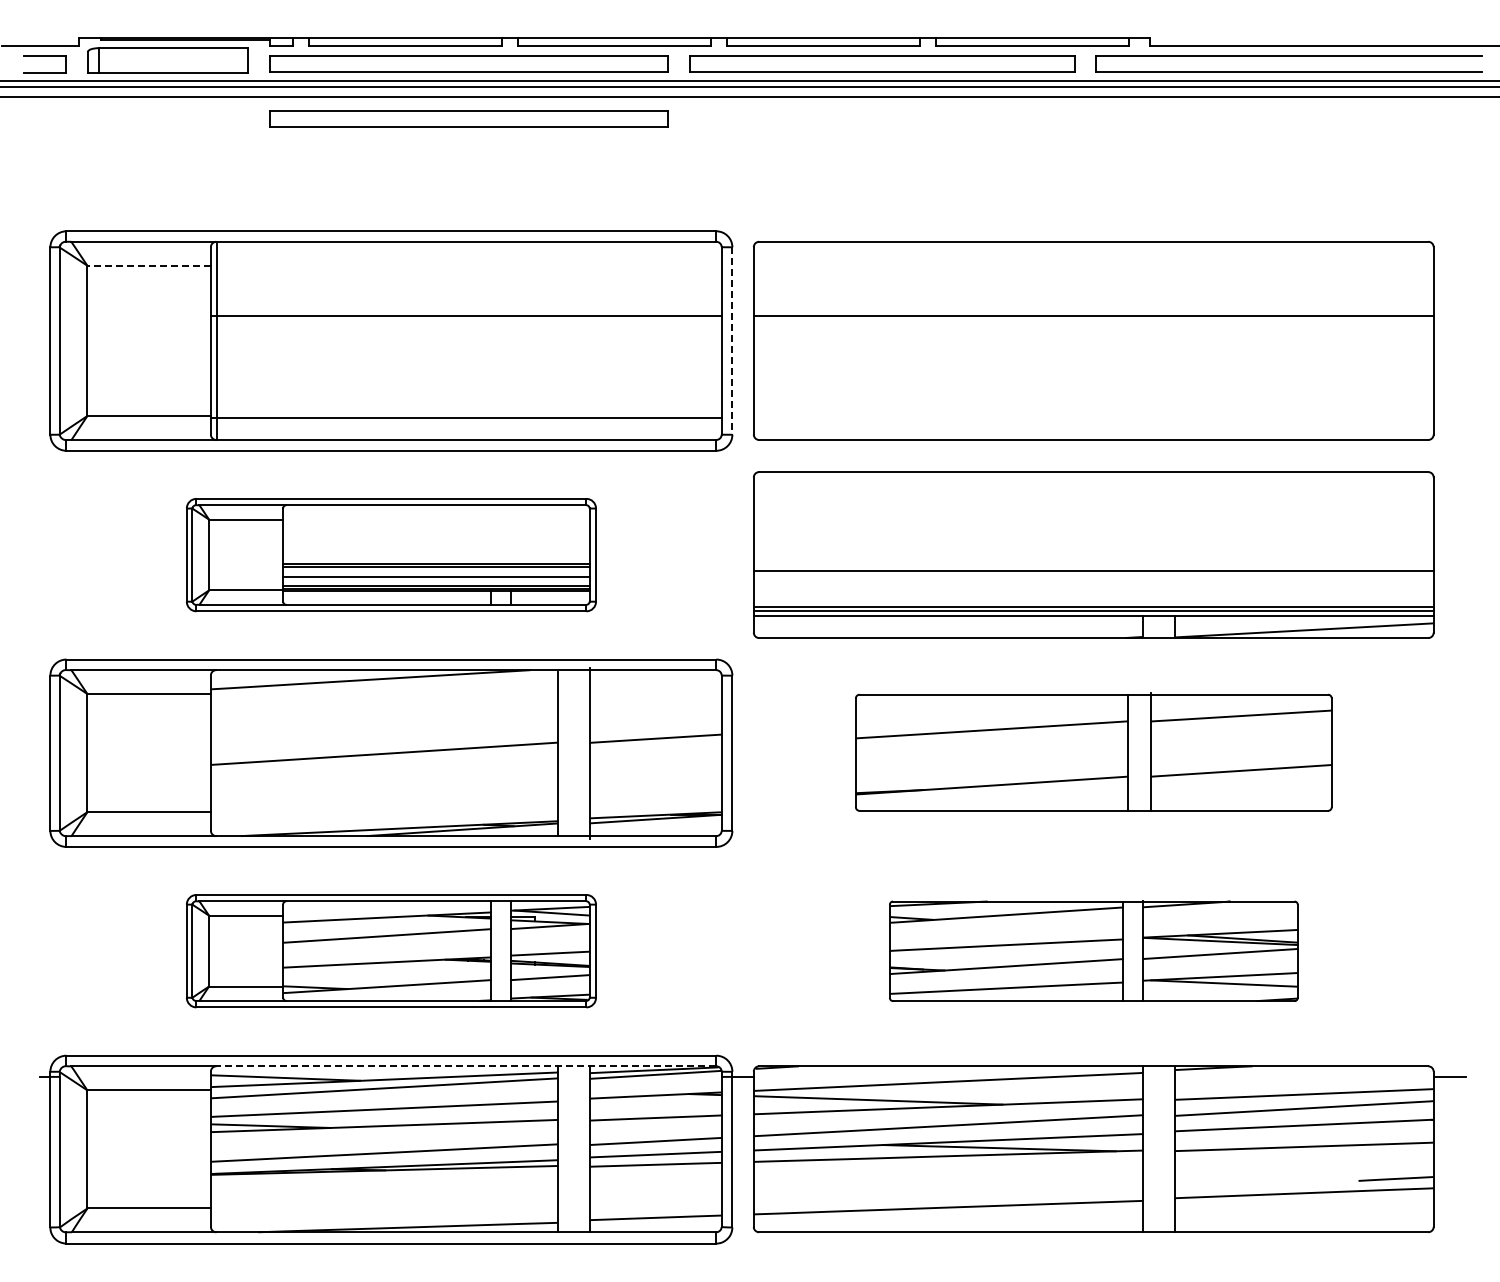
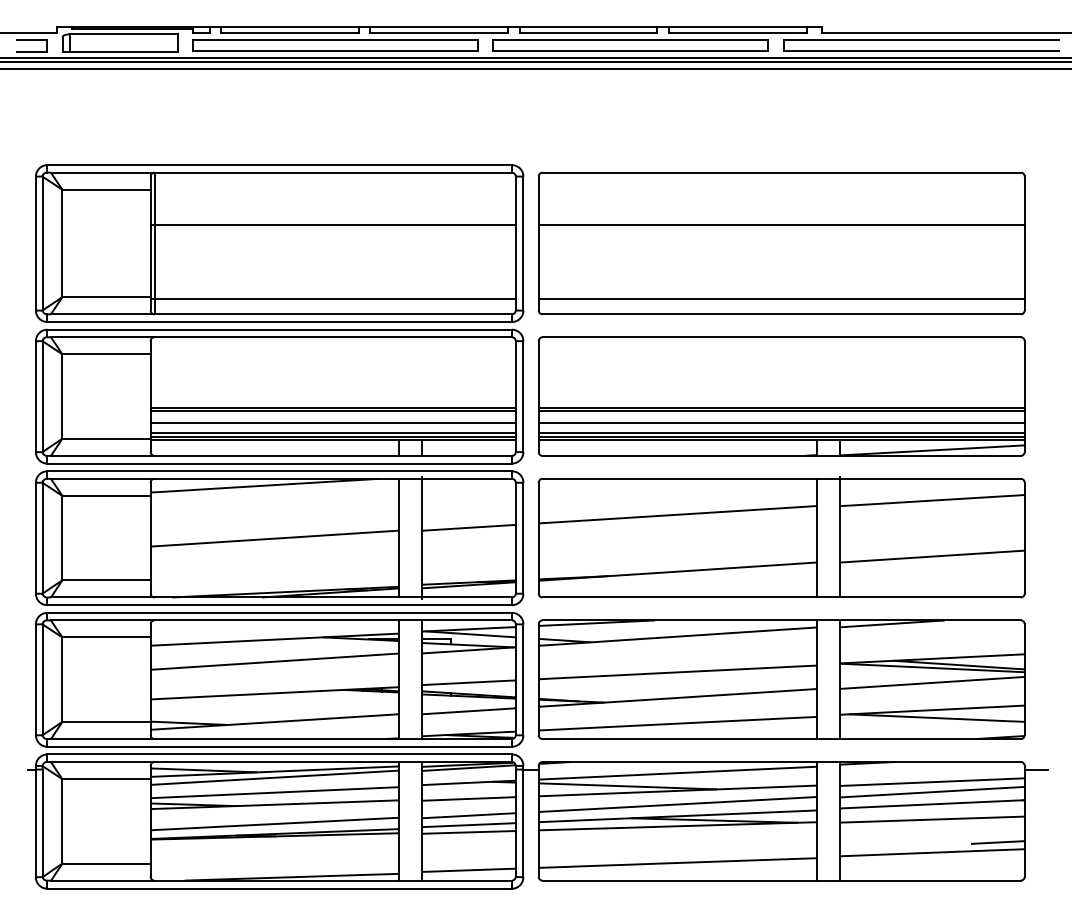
part: (468, 118) -> (334, 84), removed
line: (149, 265) -> (106, 189), dashed -> solid
line: (732, 341) -> (523, 243), dashed -> solid
line: (1093, 418) -> (781, 298), added
part: (391, 554) -> (279, 396), size x1.67
line: (1093, 575) -> (781, 411), added
line: (1093, 591) -> (781, 422), added
part: (1093, 751) -> (781, 536), size x1.43
part: (391, 950) -> (279, 679), size x1.67
part: (1093, 951) -> (781, 679), size x1.67
line: (466, 1066) -> (333, 762), dashed -> solid

